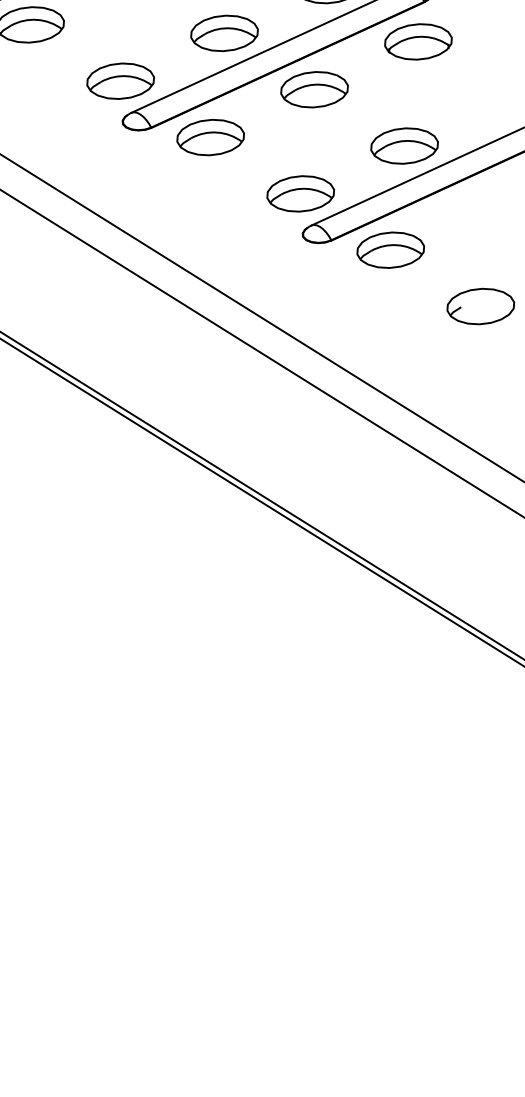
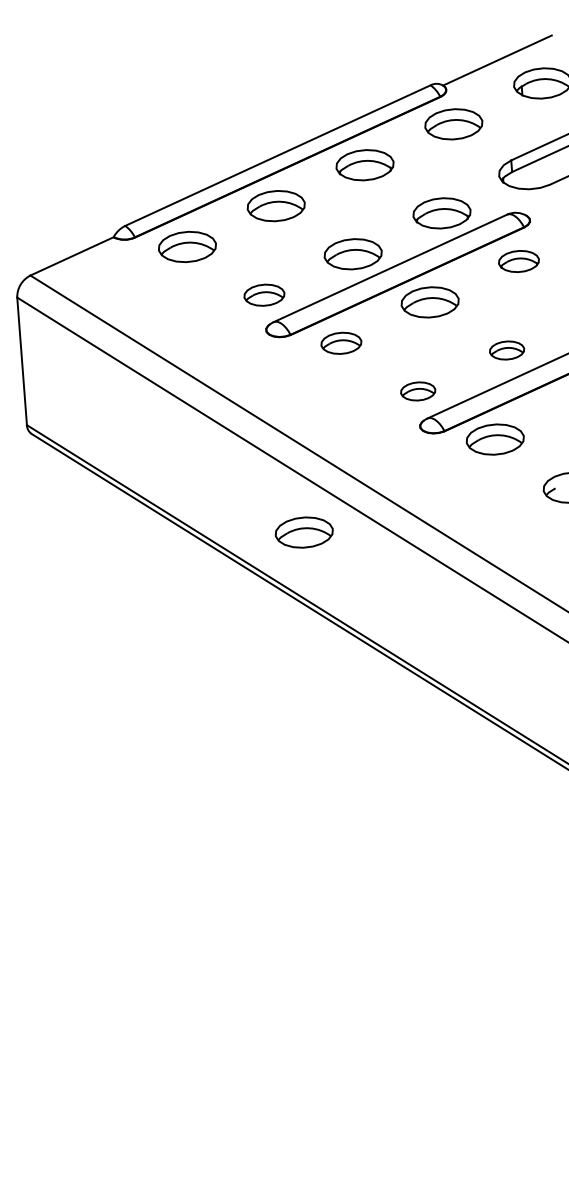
part: (417, 41) -> (518, 261), size x0.7
part: (120, 81) -> (264, 295), size x0.7
part: (210, 137) -> (341, 343), size x0.7
part: (403, 146) -> (506, 350), size x0.6
part: (299, 193) -> (417, 391), size x0.6
part: (166, 358) -> (303, 532), added

